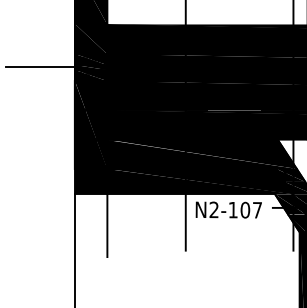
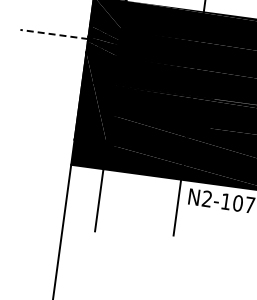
line: (40, 67) -> (54, 34), solid -> dashed

